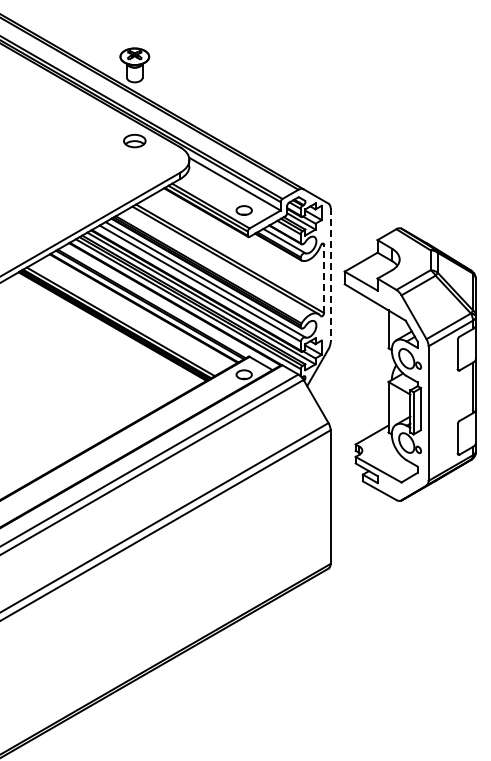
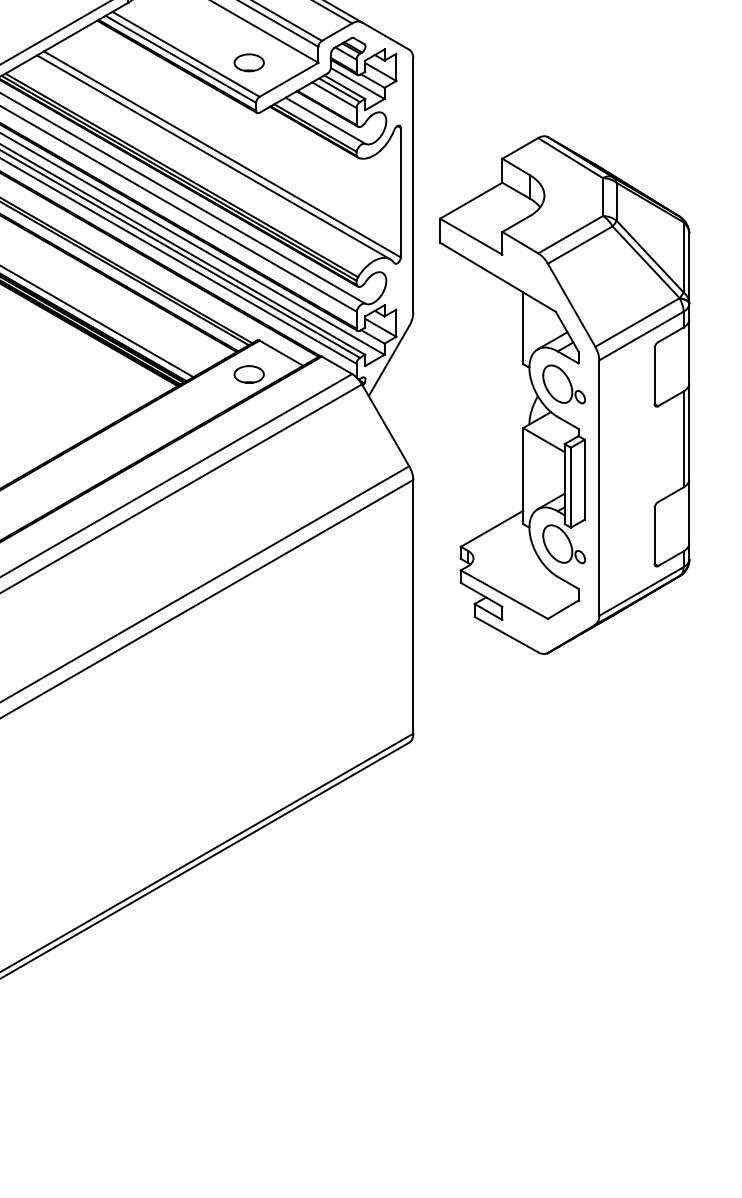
line: (330, 275) -> (413, 186), dashed -> solid
line: (324, 278) -> (401, 191), dashed -> solid
part: (409, 364) -> (562, 394), moved

